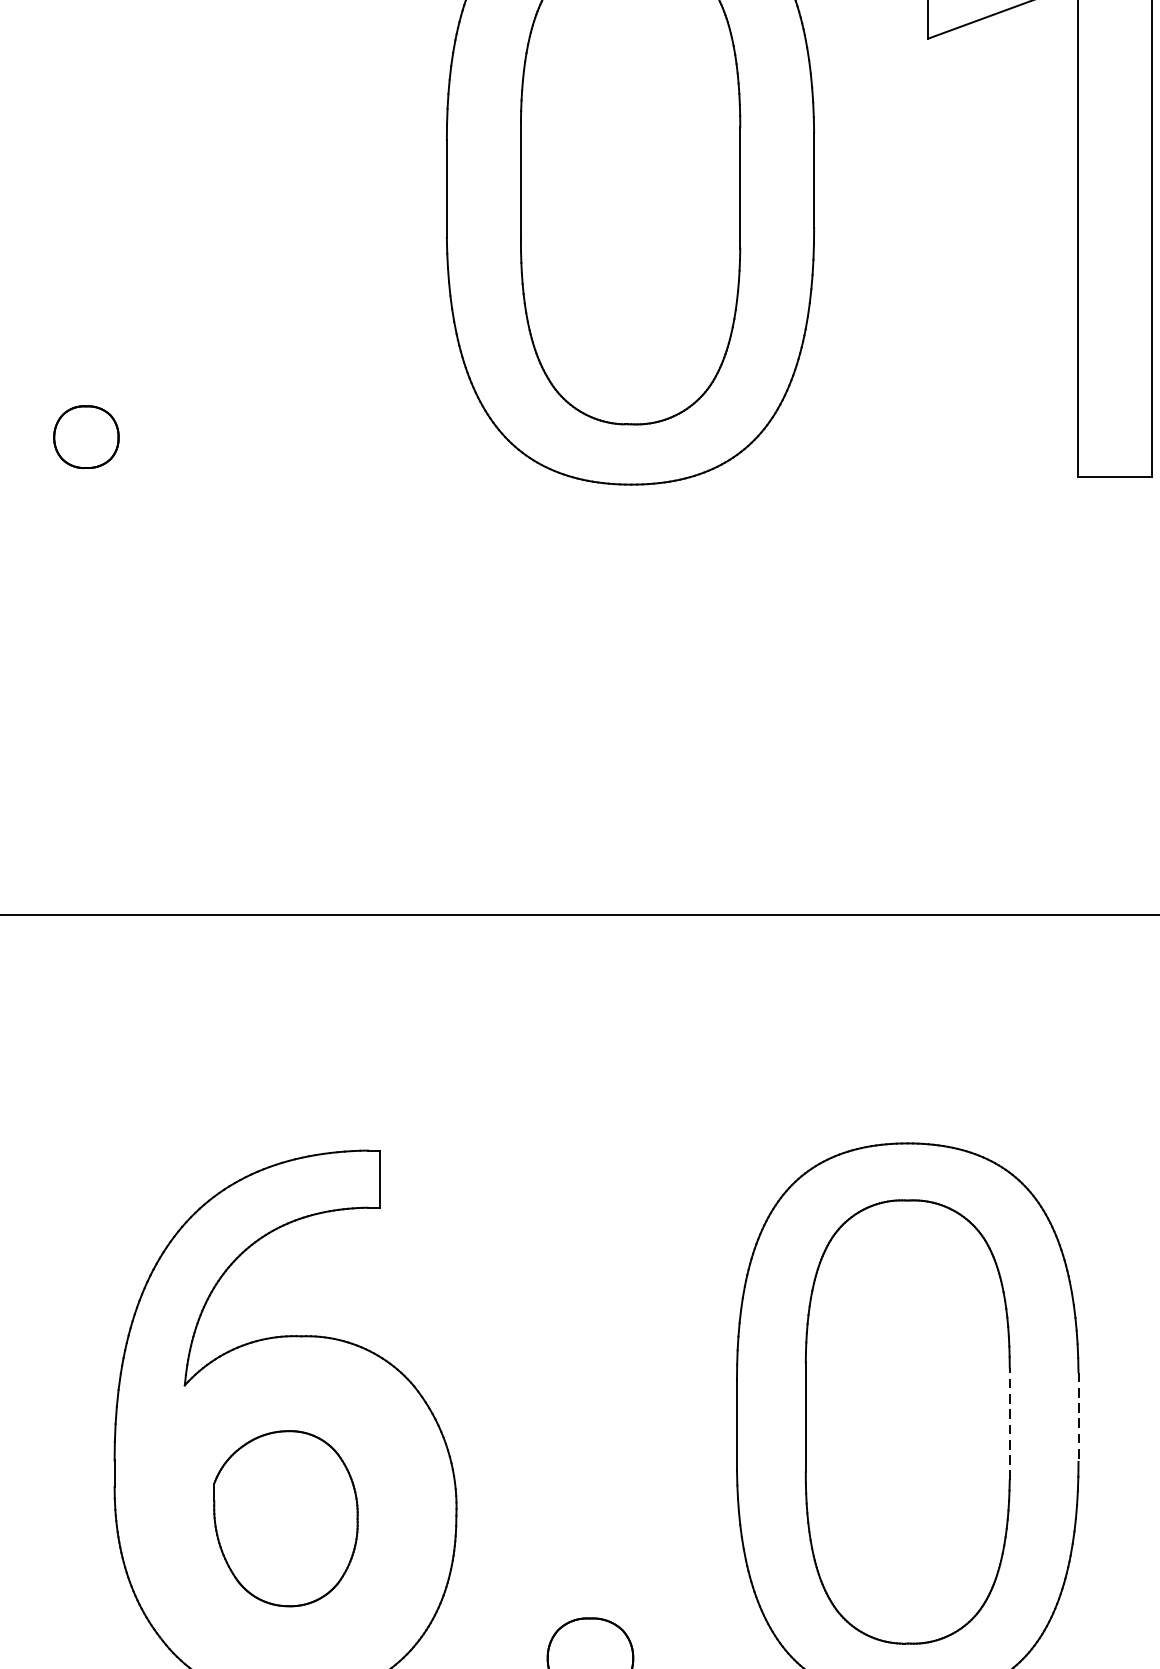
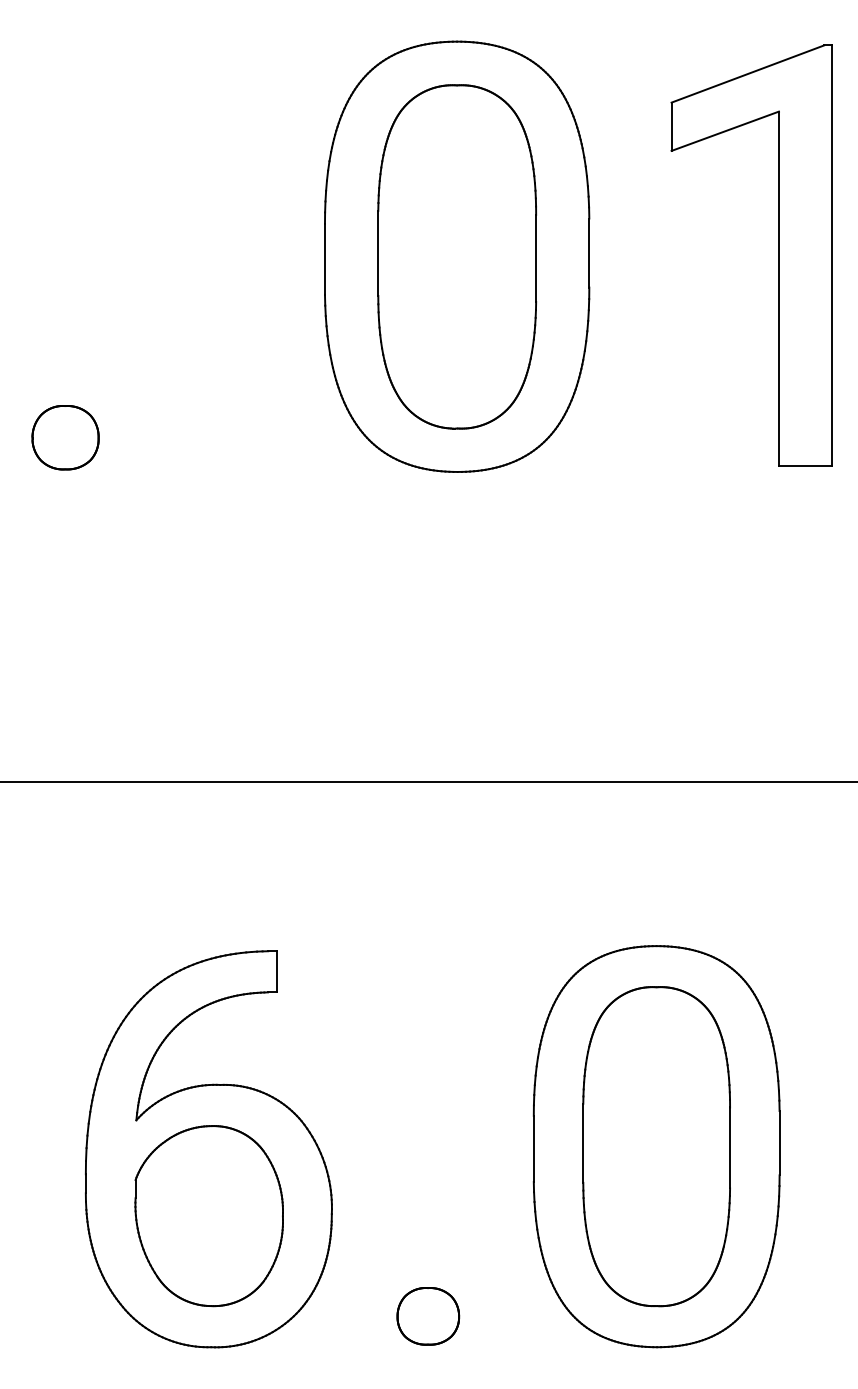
part: (86, 436) -> (65, 437), size x1.43
line: (1078, 1417) -> (779, 1143), dashed -> solid
line: (1010, 1423) -> (730, 1147), dashed -> solid
part: (285, 1519) -> (208, 1216), size x1.43

